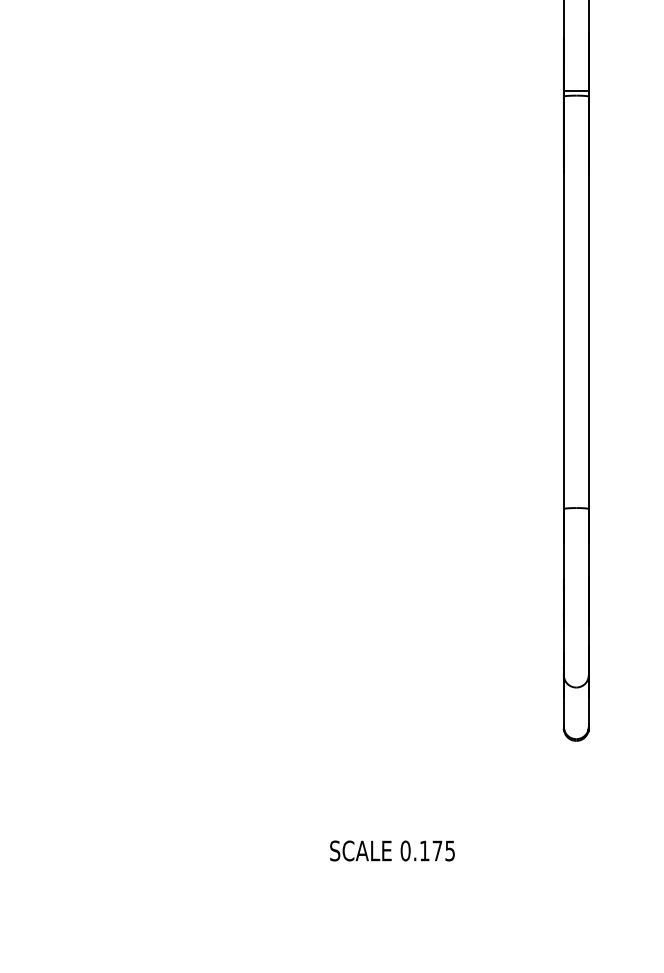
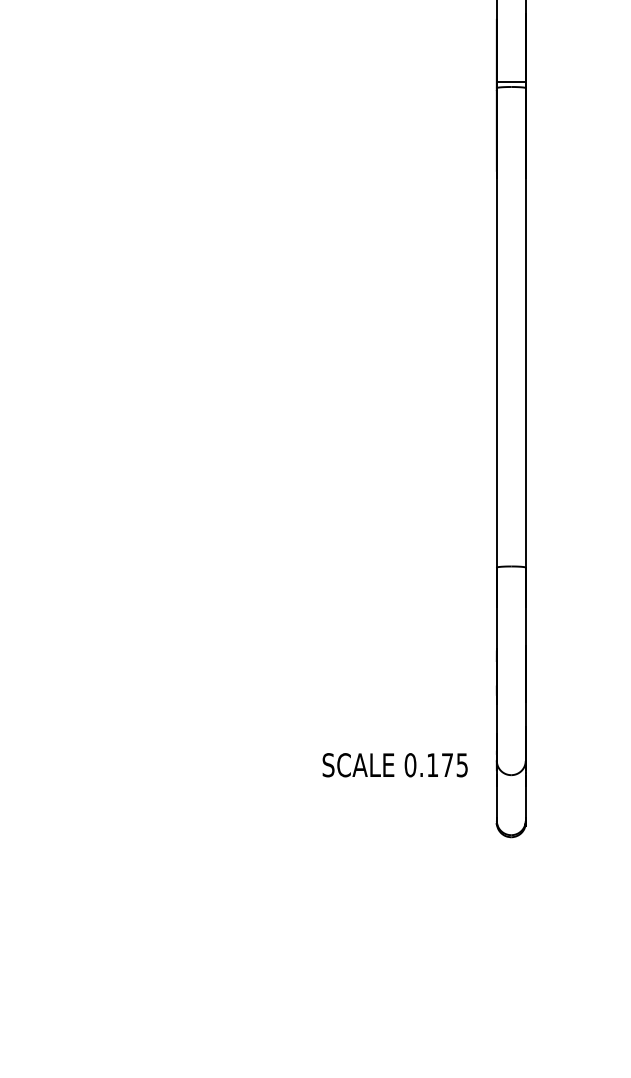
text: (392, 850) -> (395, 764), moved

